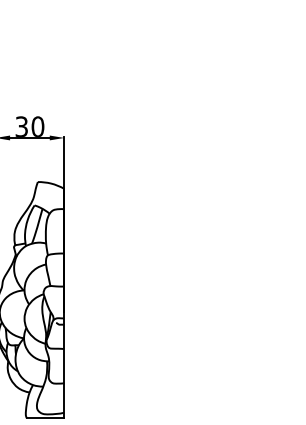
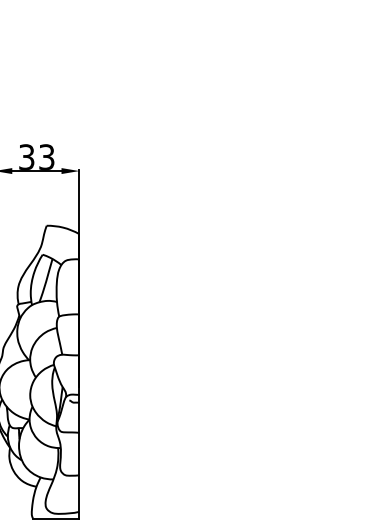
text: (37, 126) -> (46, 156), 30 -> 33

